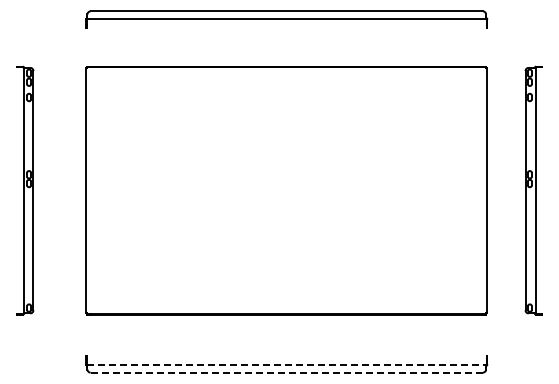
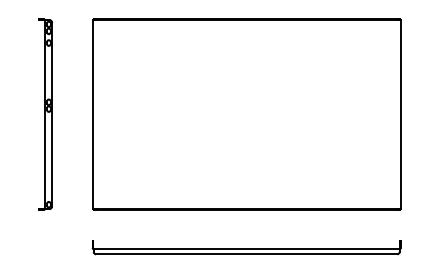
line: (287, 365) -> (247, 248), dashed -> solid
line: (287, 372) -> (247, 254), dashed -> solid

